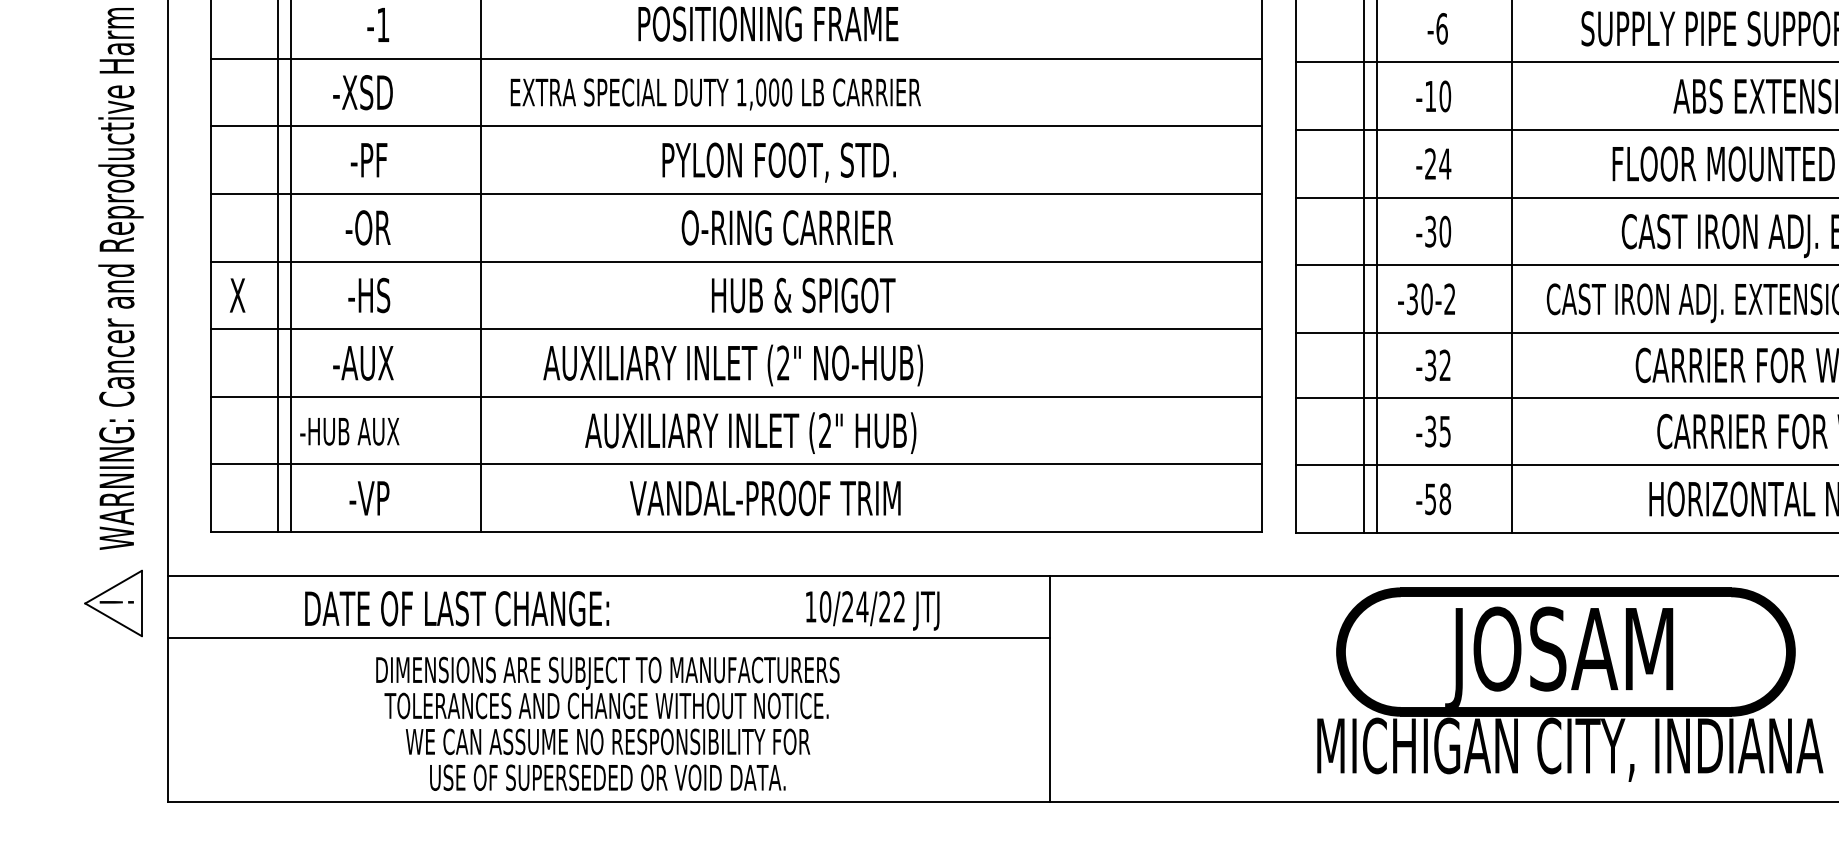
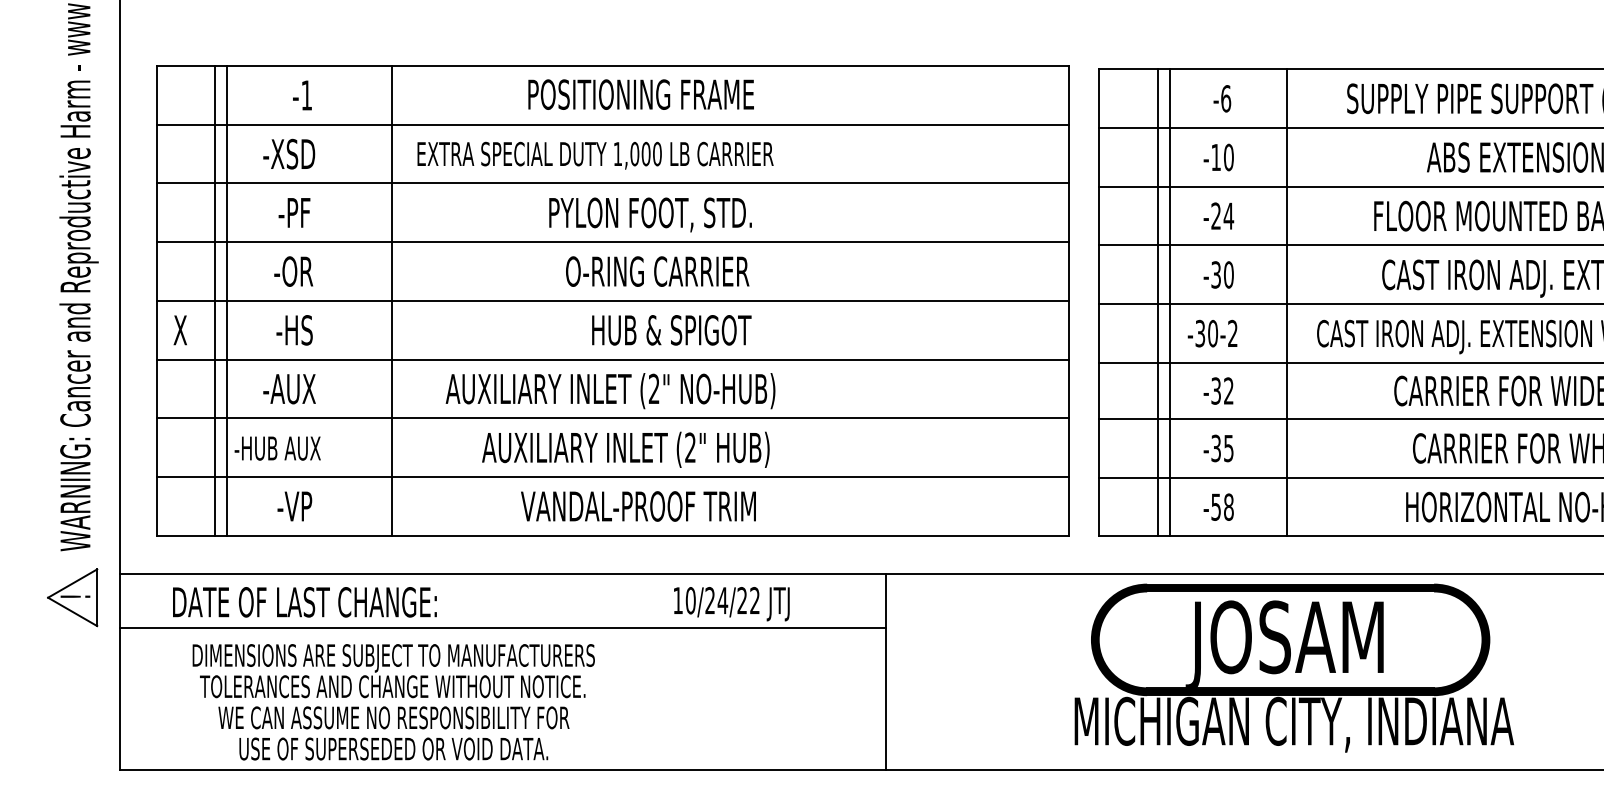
text: (456, 608) -> (304, 602), moved
part: (1570, 683) -> (1294, 667), moved
text: (607, 724) -> (393, 702), moved

